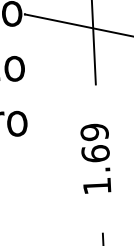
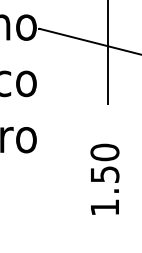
text: (94, 143) -> (104, 163), 1.69 -> 1.50

